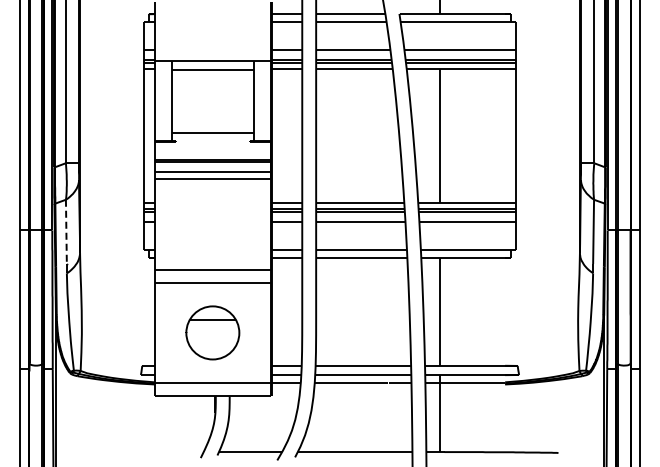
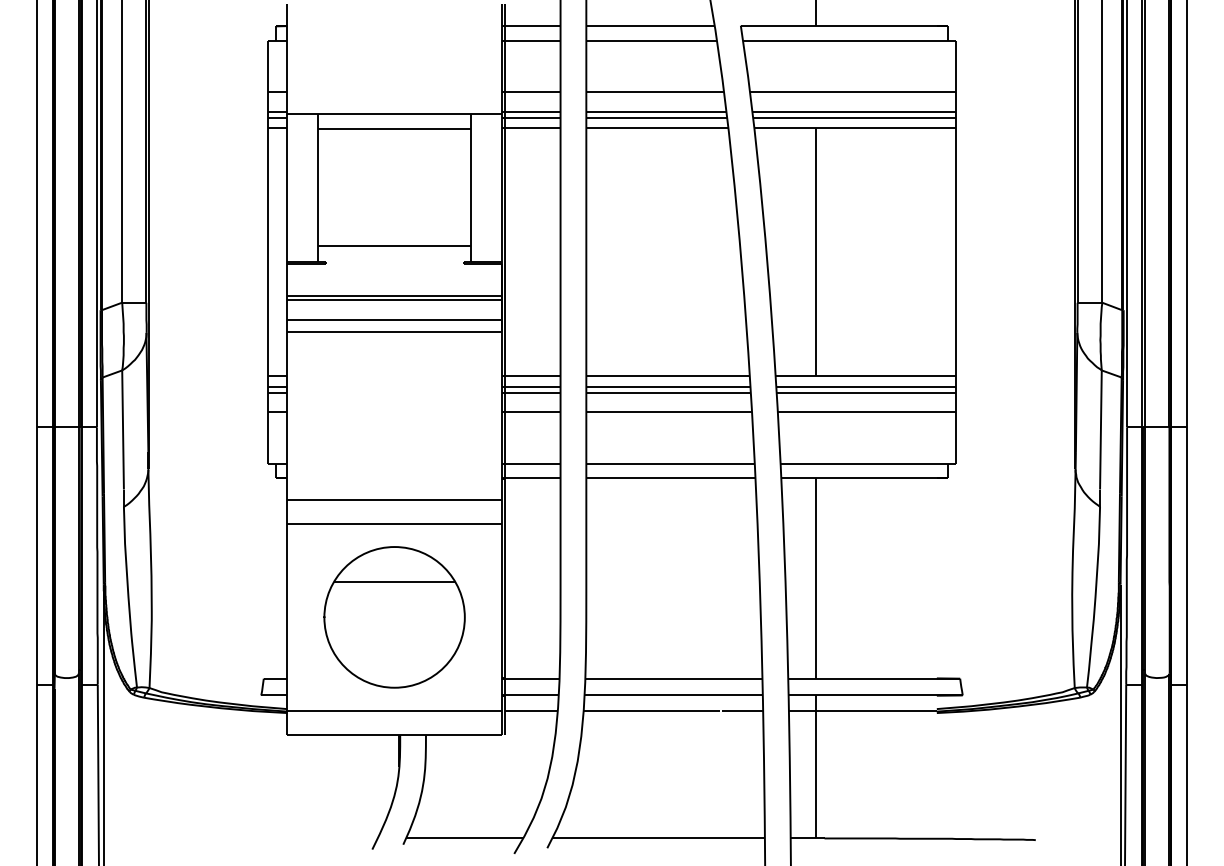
line: (66, 232) -> (123, 431), dashed -> solid
part: (212, 332) -> (394, 616), size x1.43

